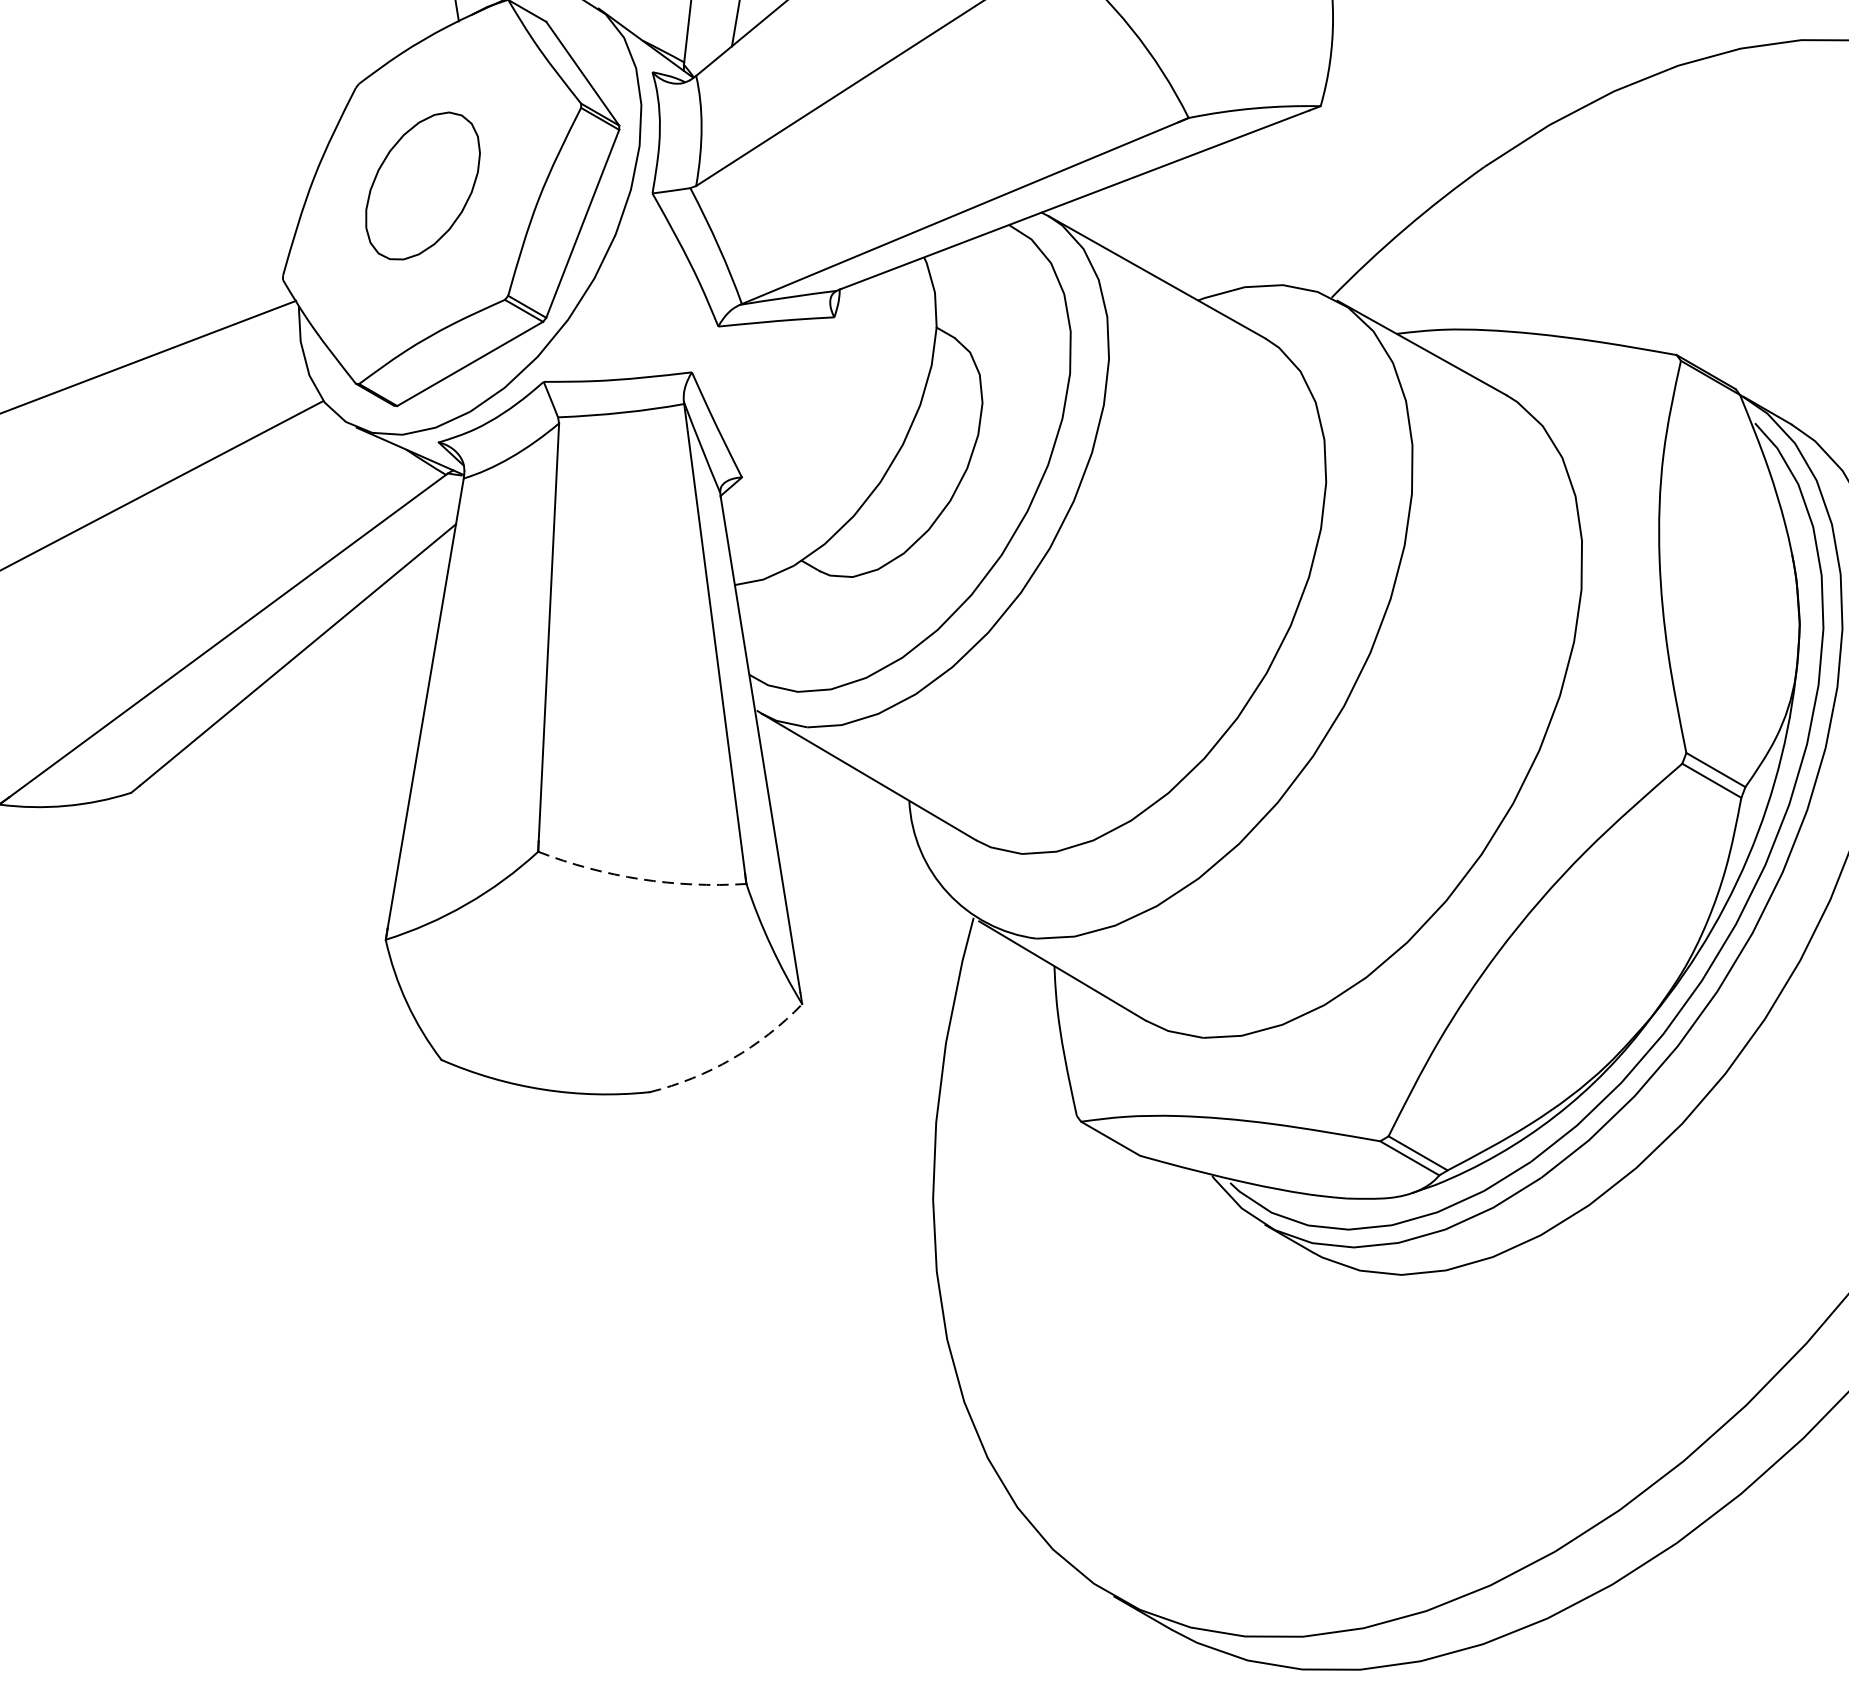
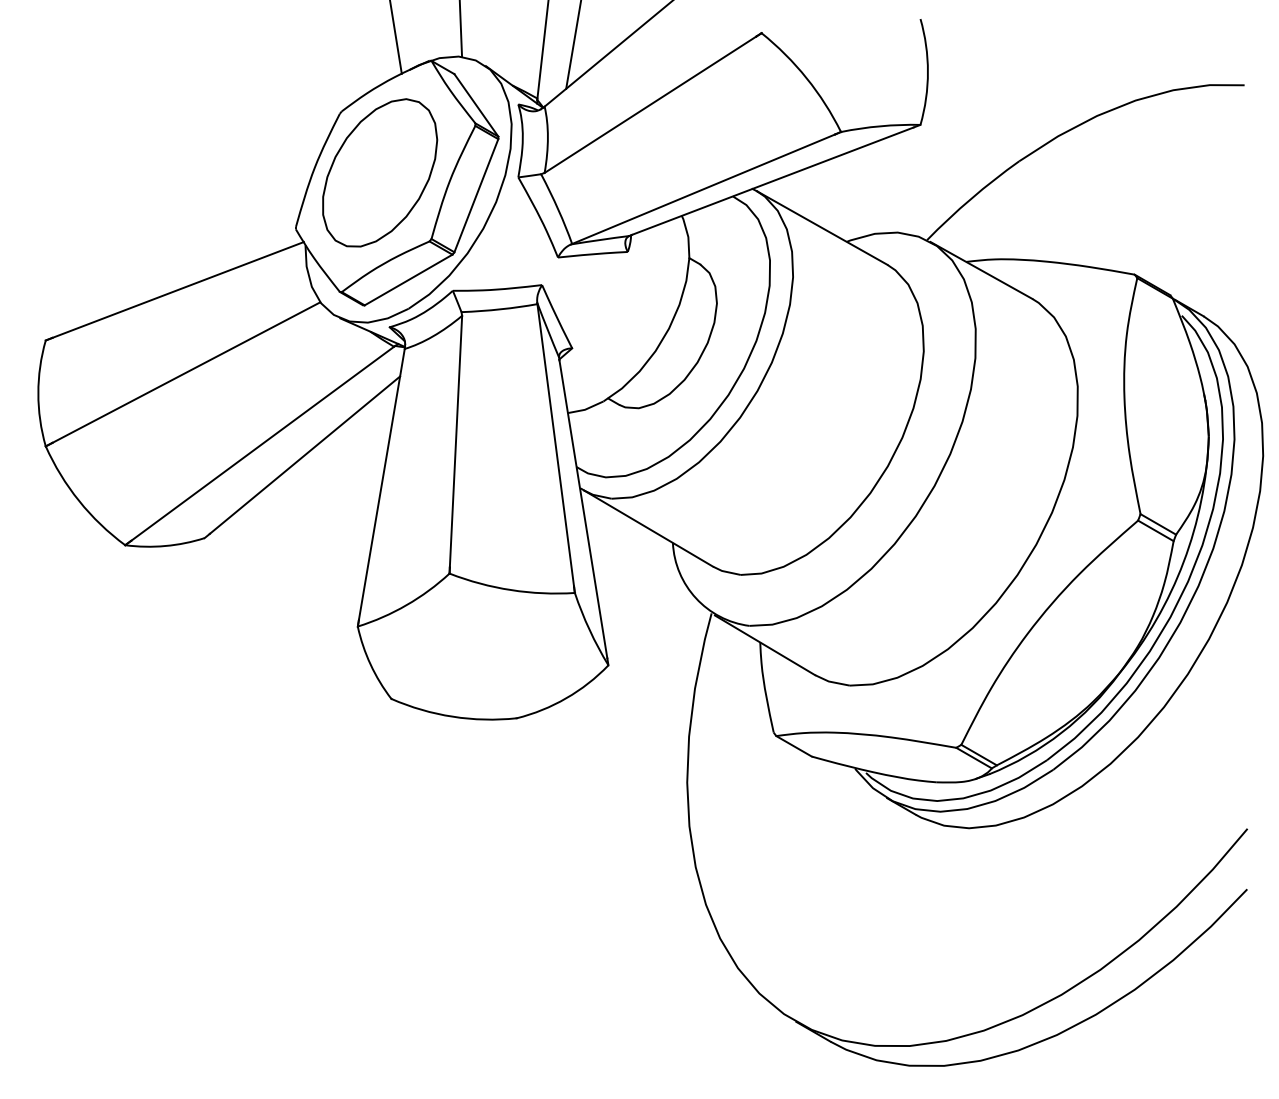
part: (423, 185) -> (380, 172), size x1.67
arc: (641, 879) -> (511, 590), dashed -> solid
arc: (732, 1059) -> (566, 698), dashed -> solid

